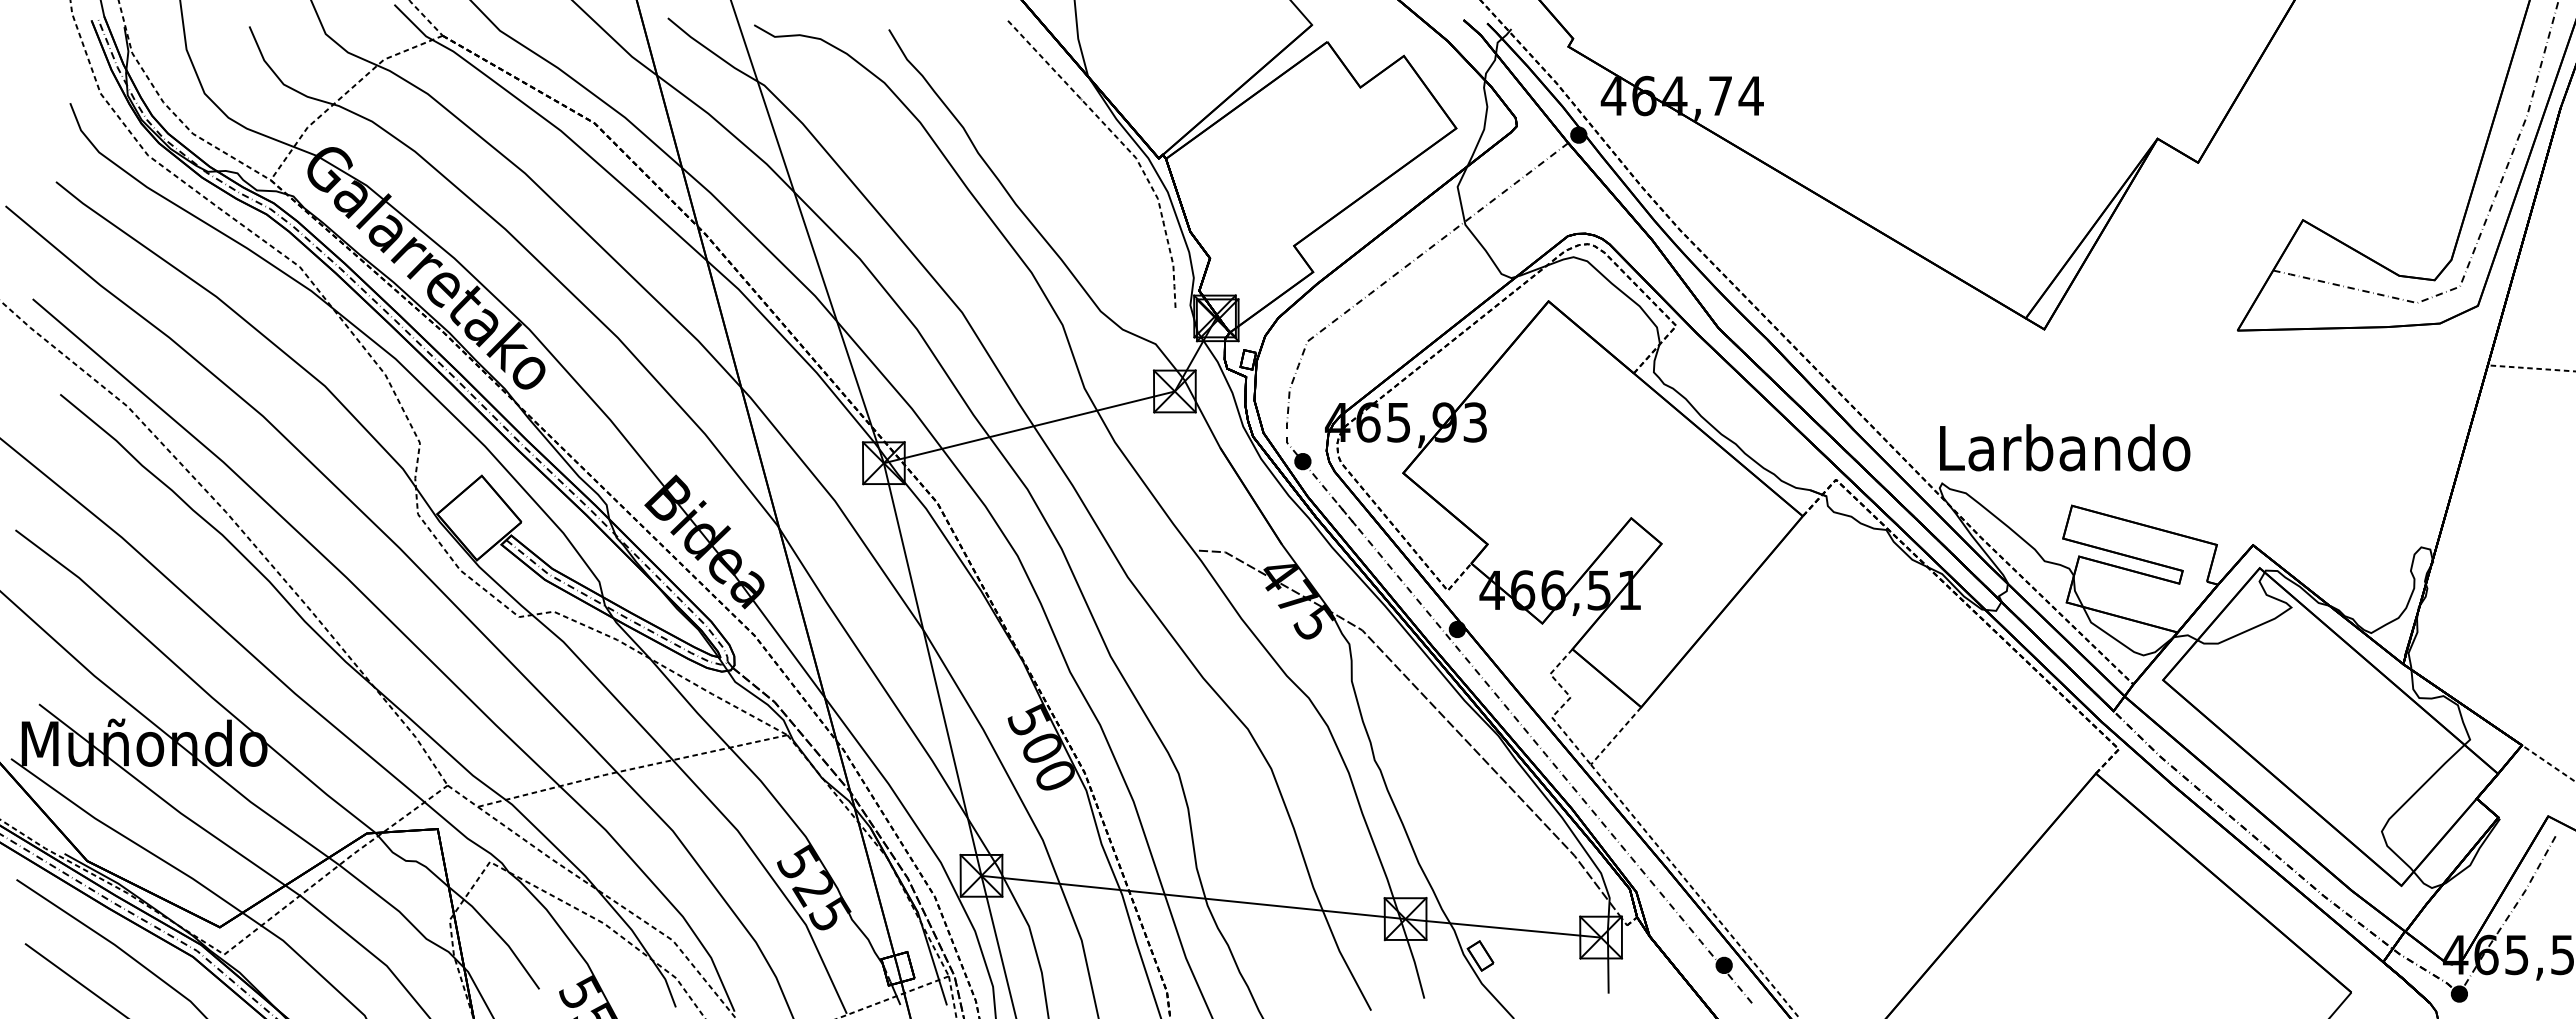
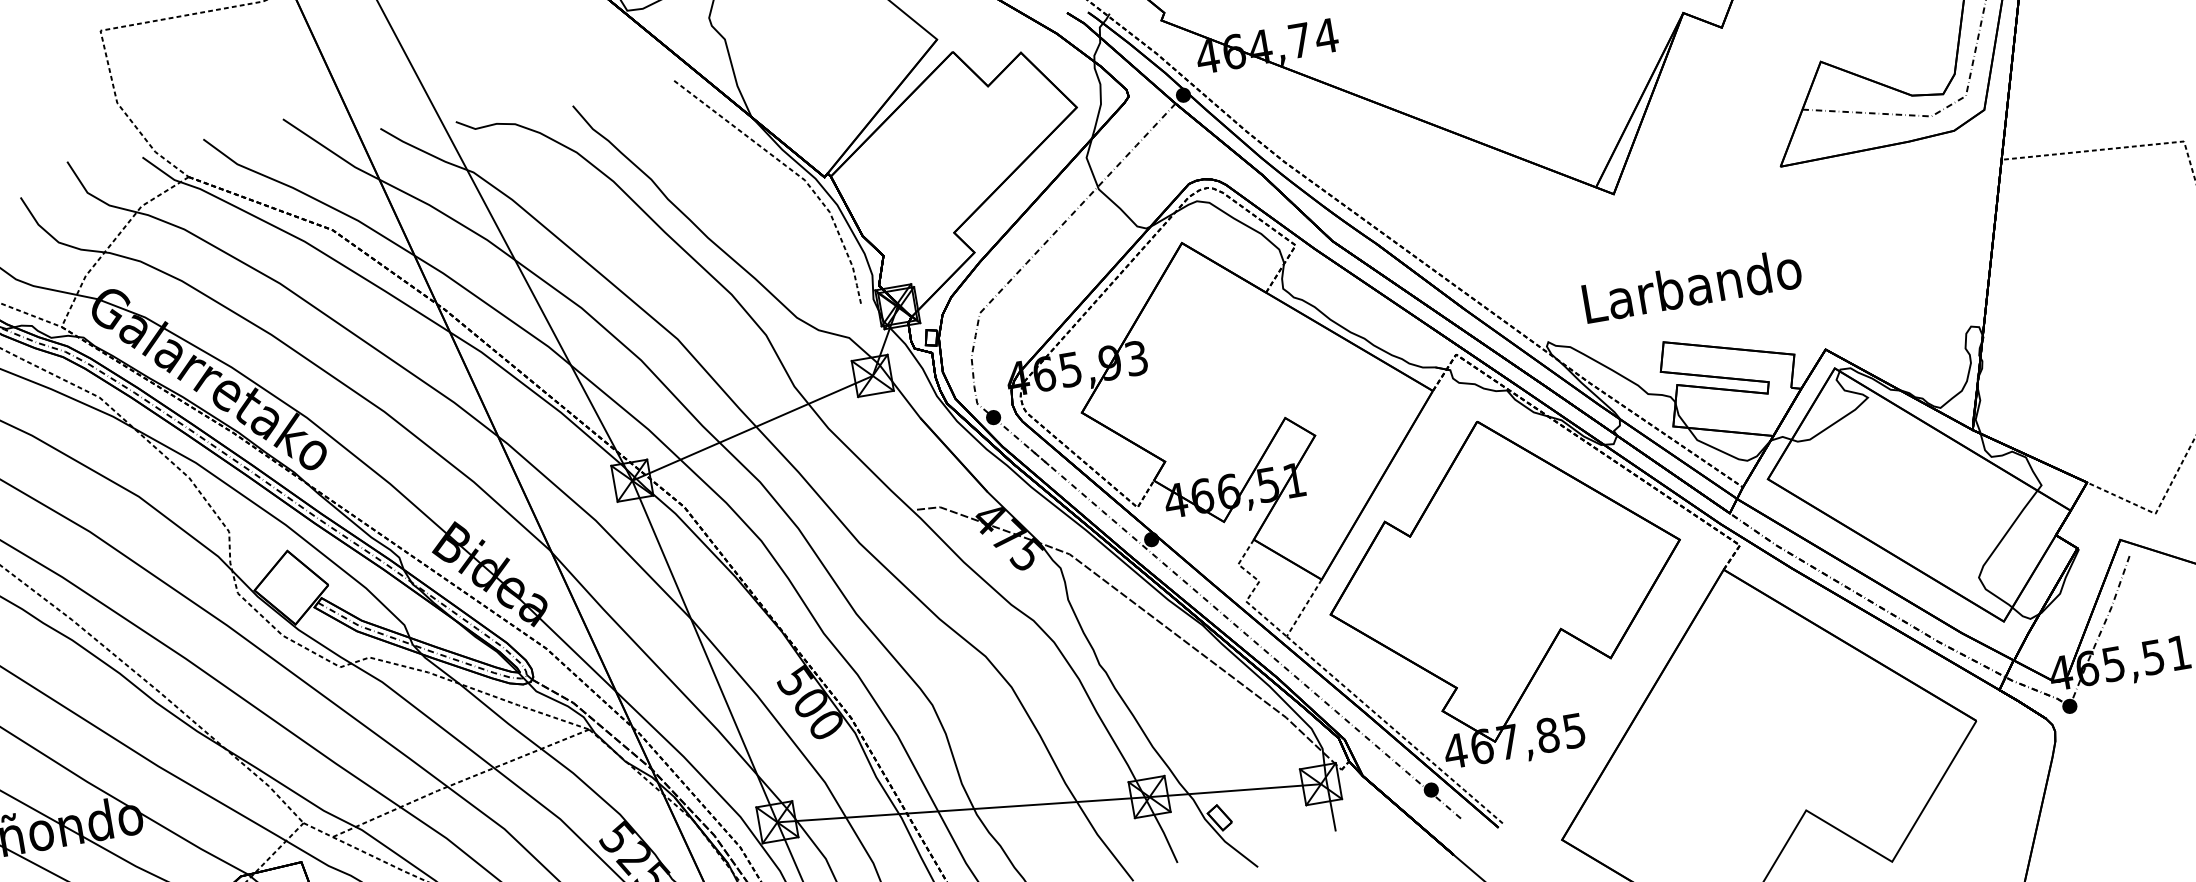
text: (2065, 447) -> (1692, 285), moved
part: (1848, 754) -> (1507, 589), added

